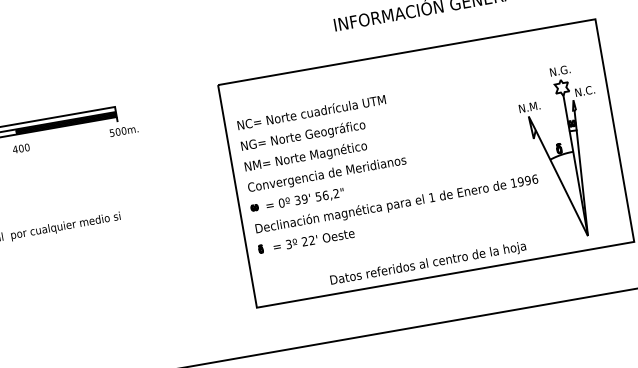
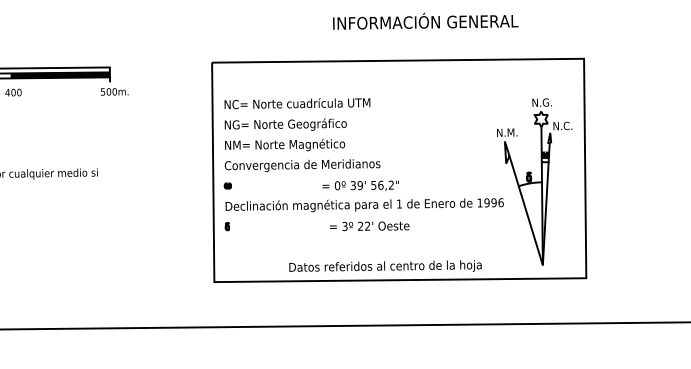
text: (304, 199) -> (360, 185), moved
text: (313, 240) -> (369, 226), moved

